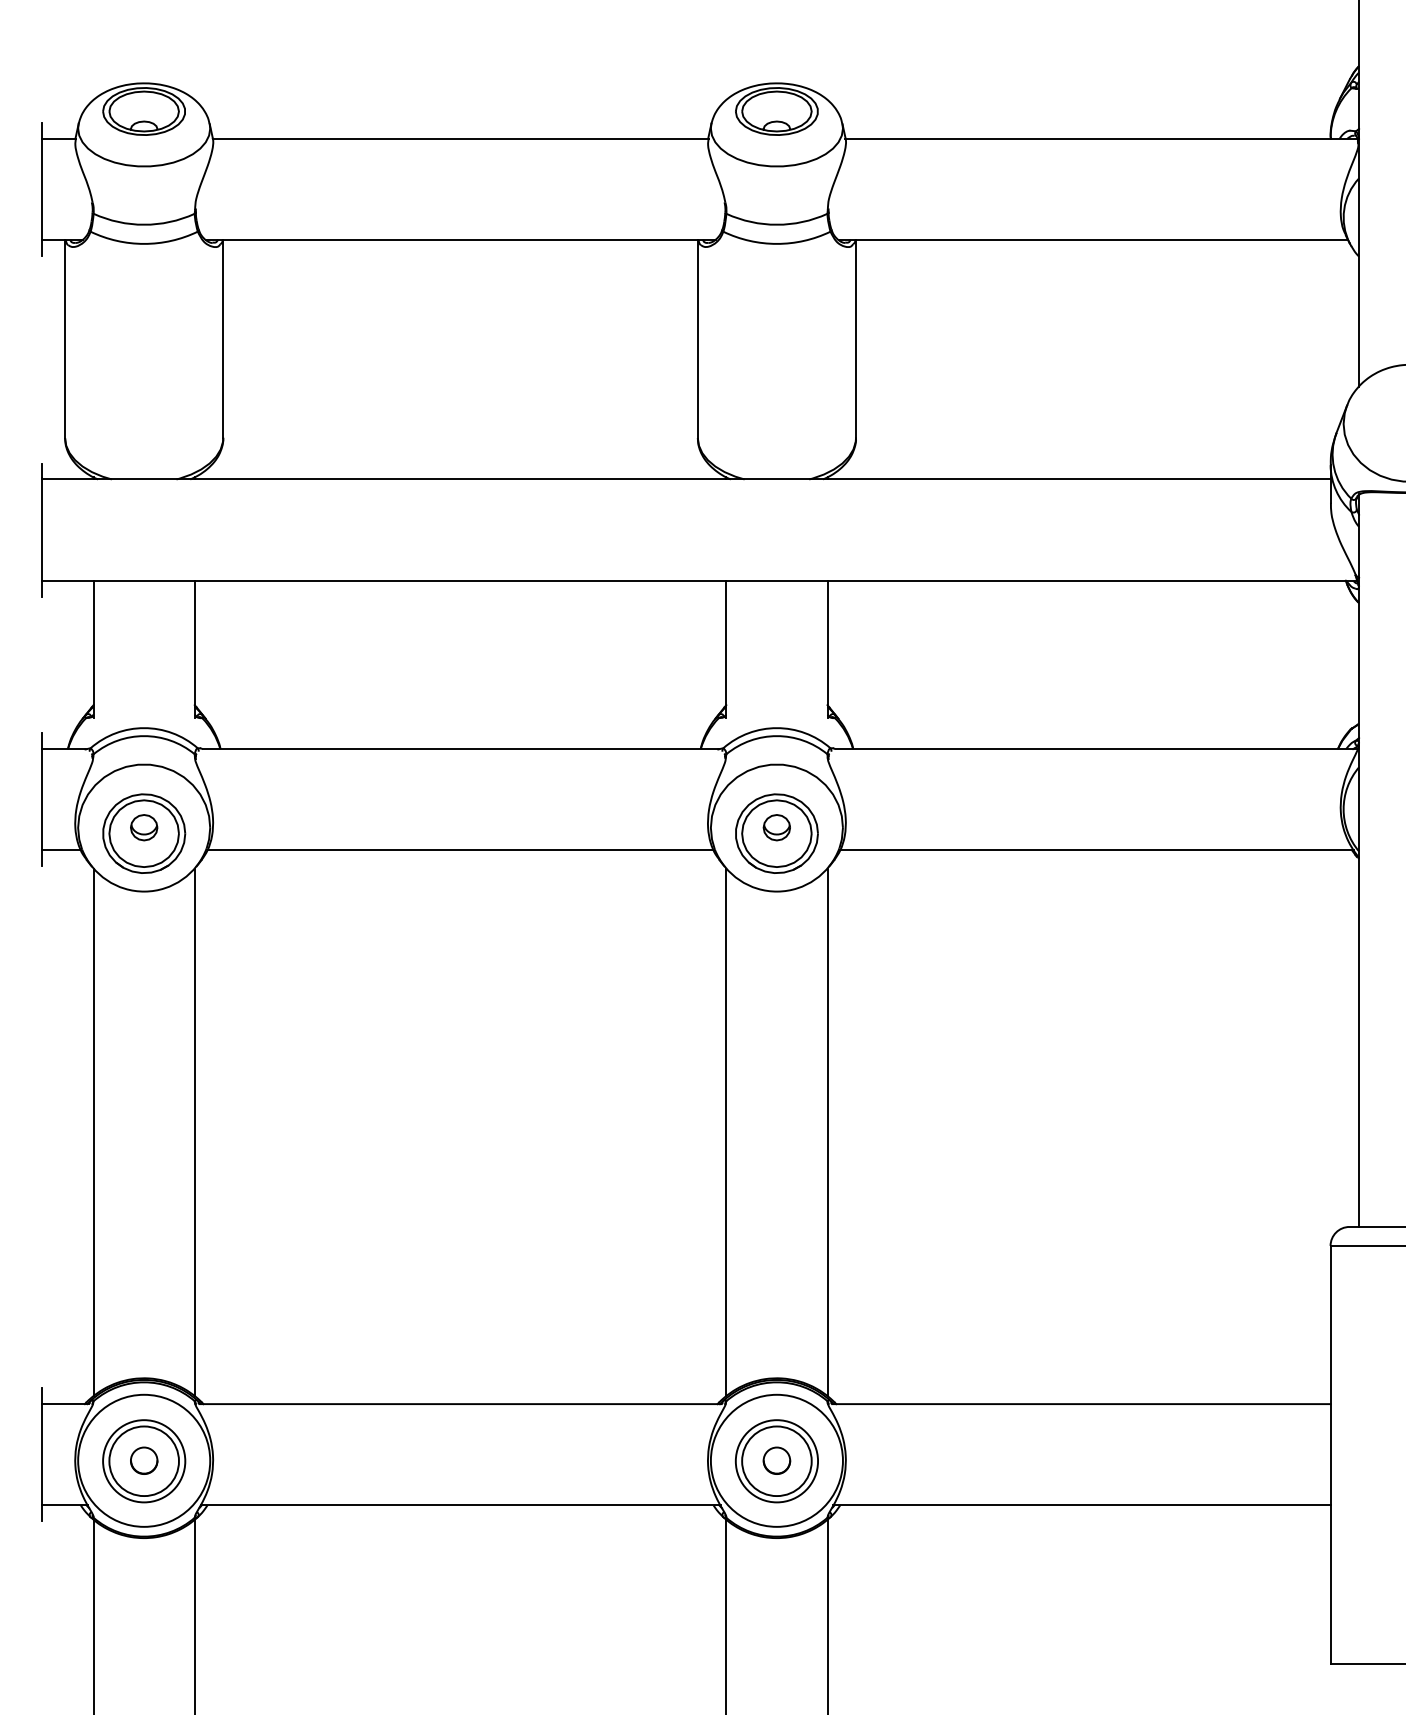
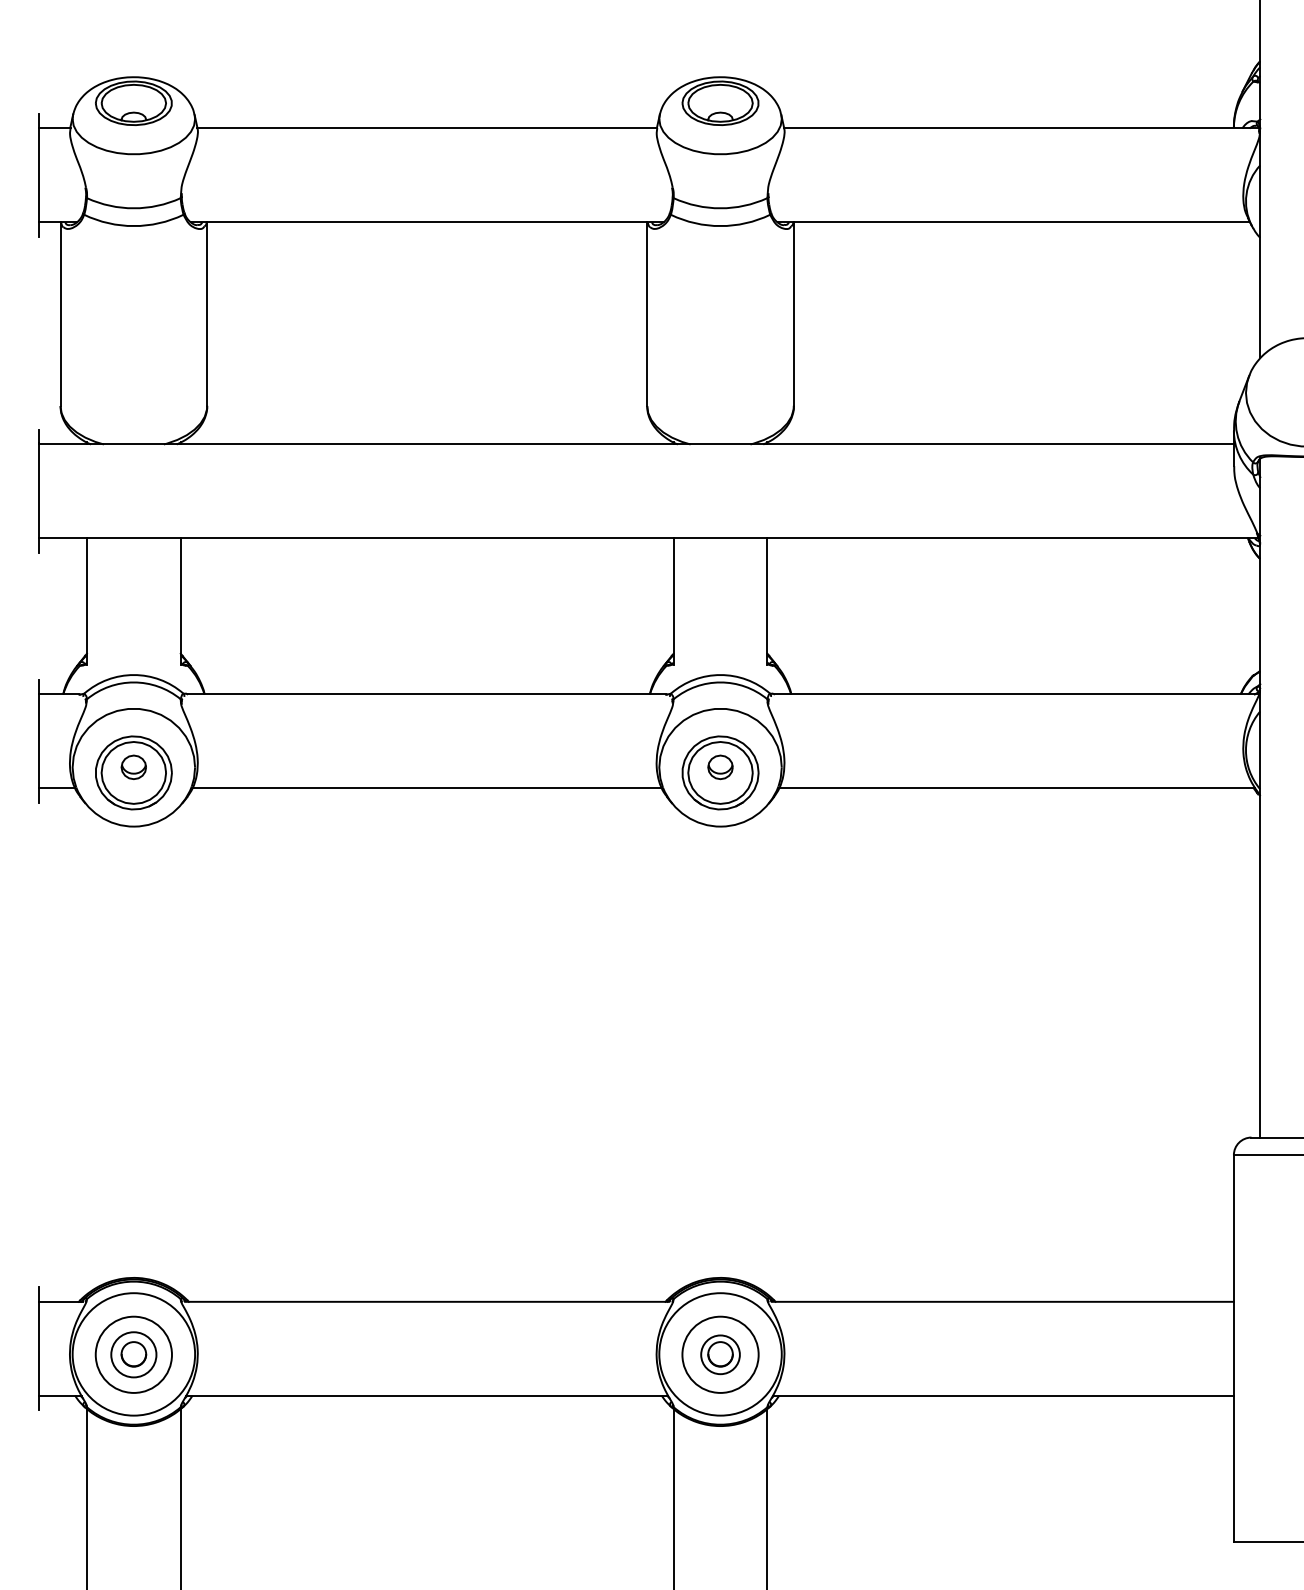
line: (93, 1132) -> (86, 1049), removed
line: (194, 1132) -> (180, 1049), removed
line: (726, 1132) -> (673, 1049), removed
line: (827, 1132) -> (767, 1049), removed
circle: (143, 1461) -> (133, 1355), size x0.7
circle: (776, 1461) -> (720, 1355), size x0.6

